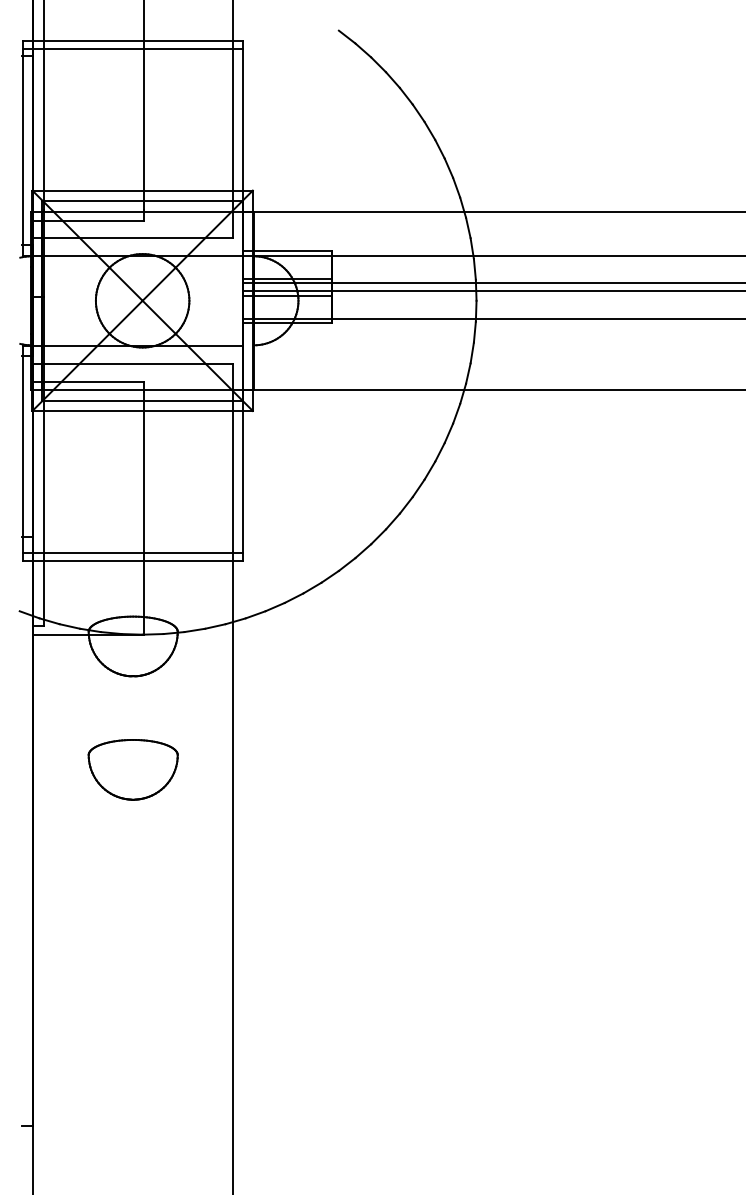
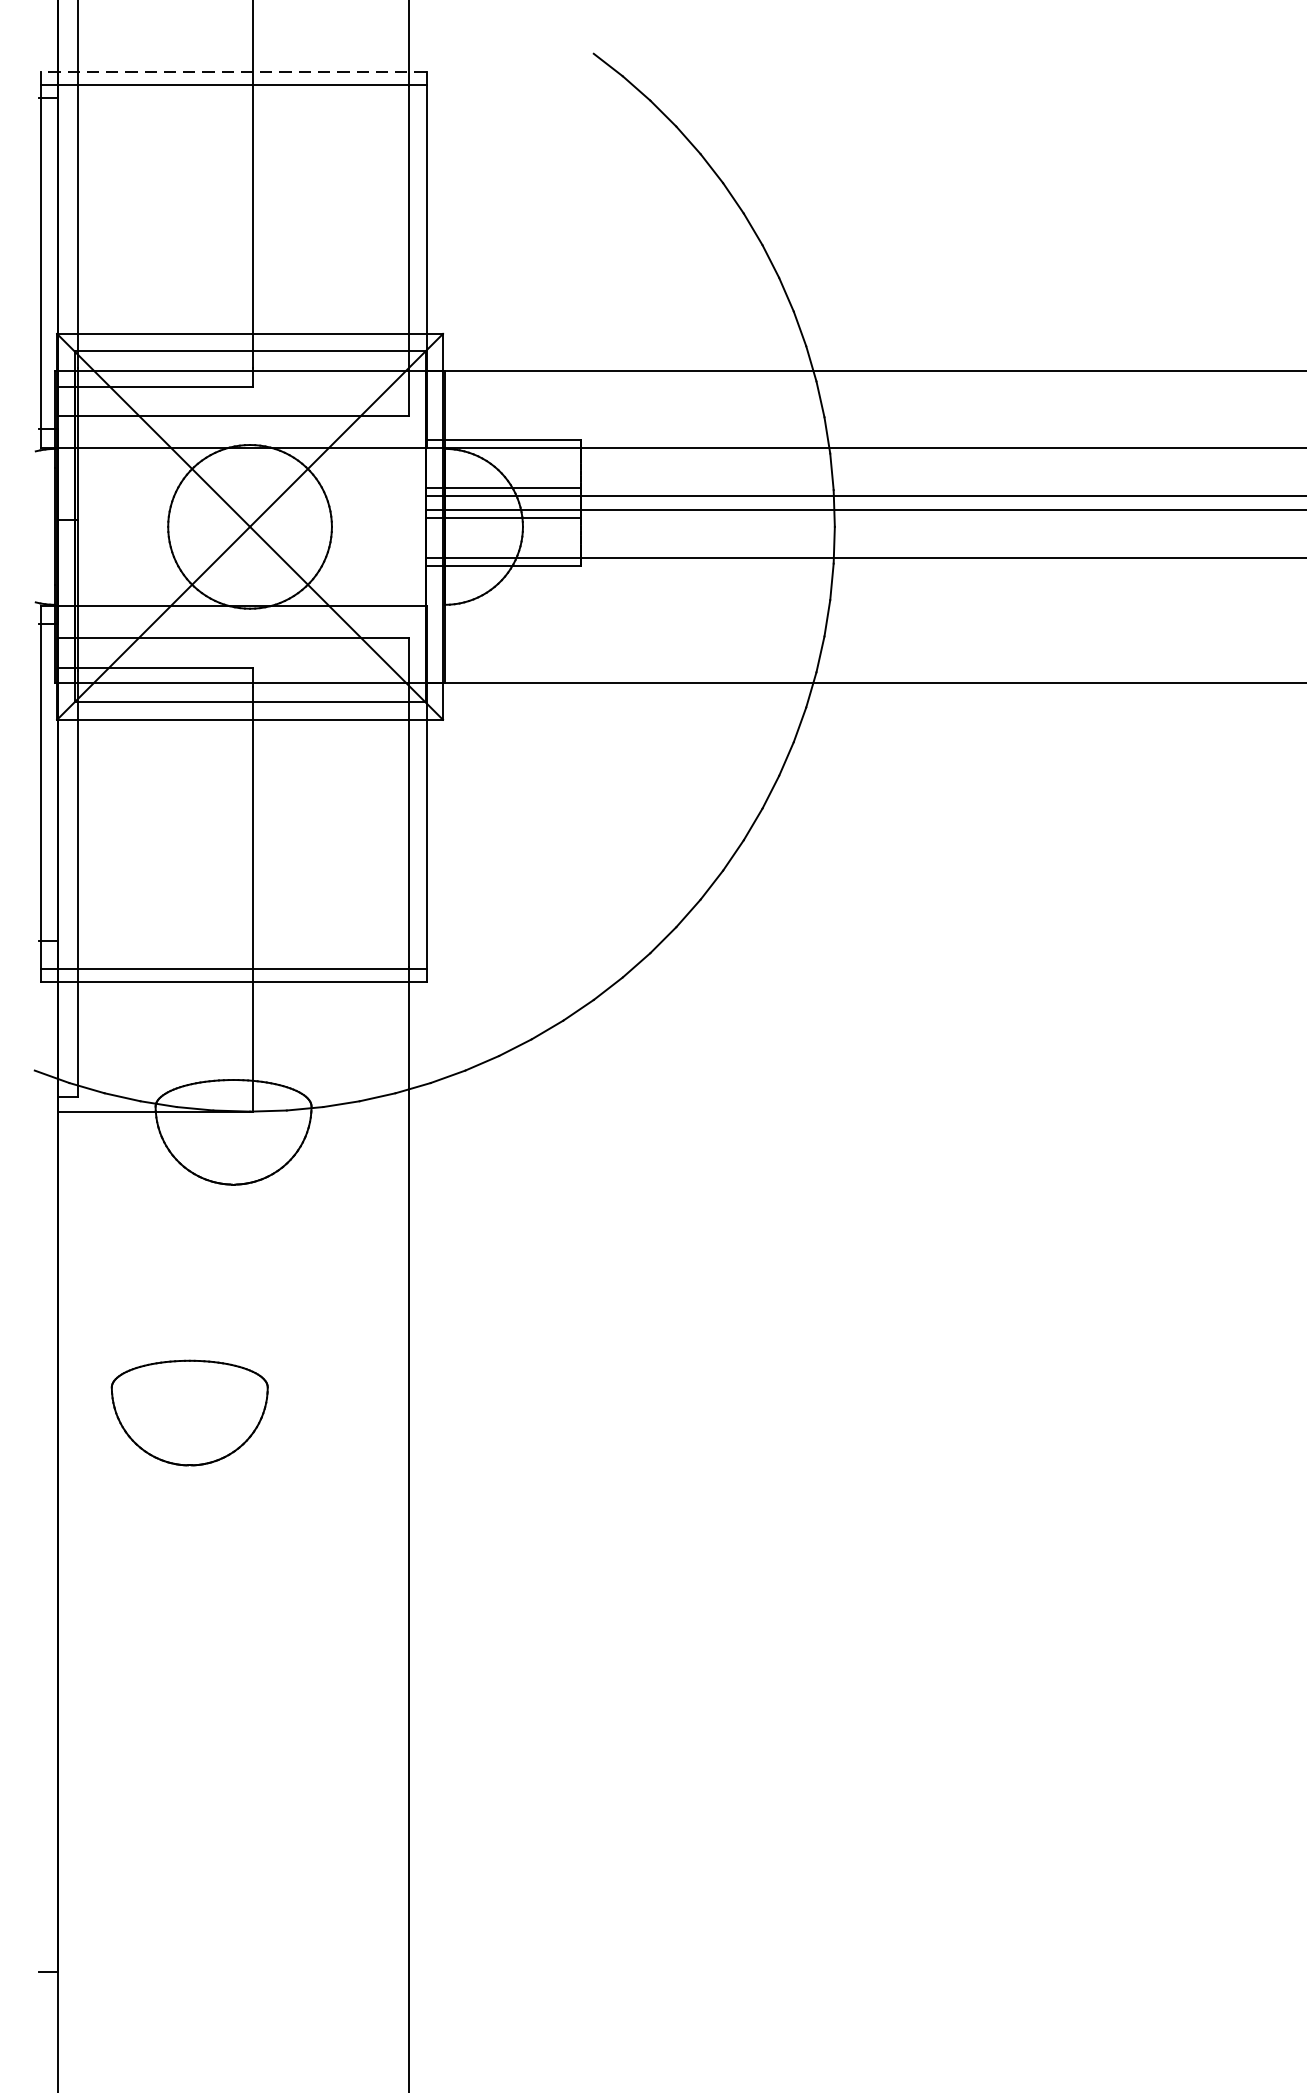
line: (132, 41) -> (232, 72), solid -> dashed
part: (132, 769) -> (188, 1412), moved

